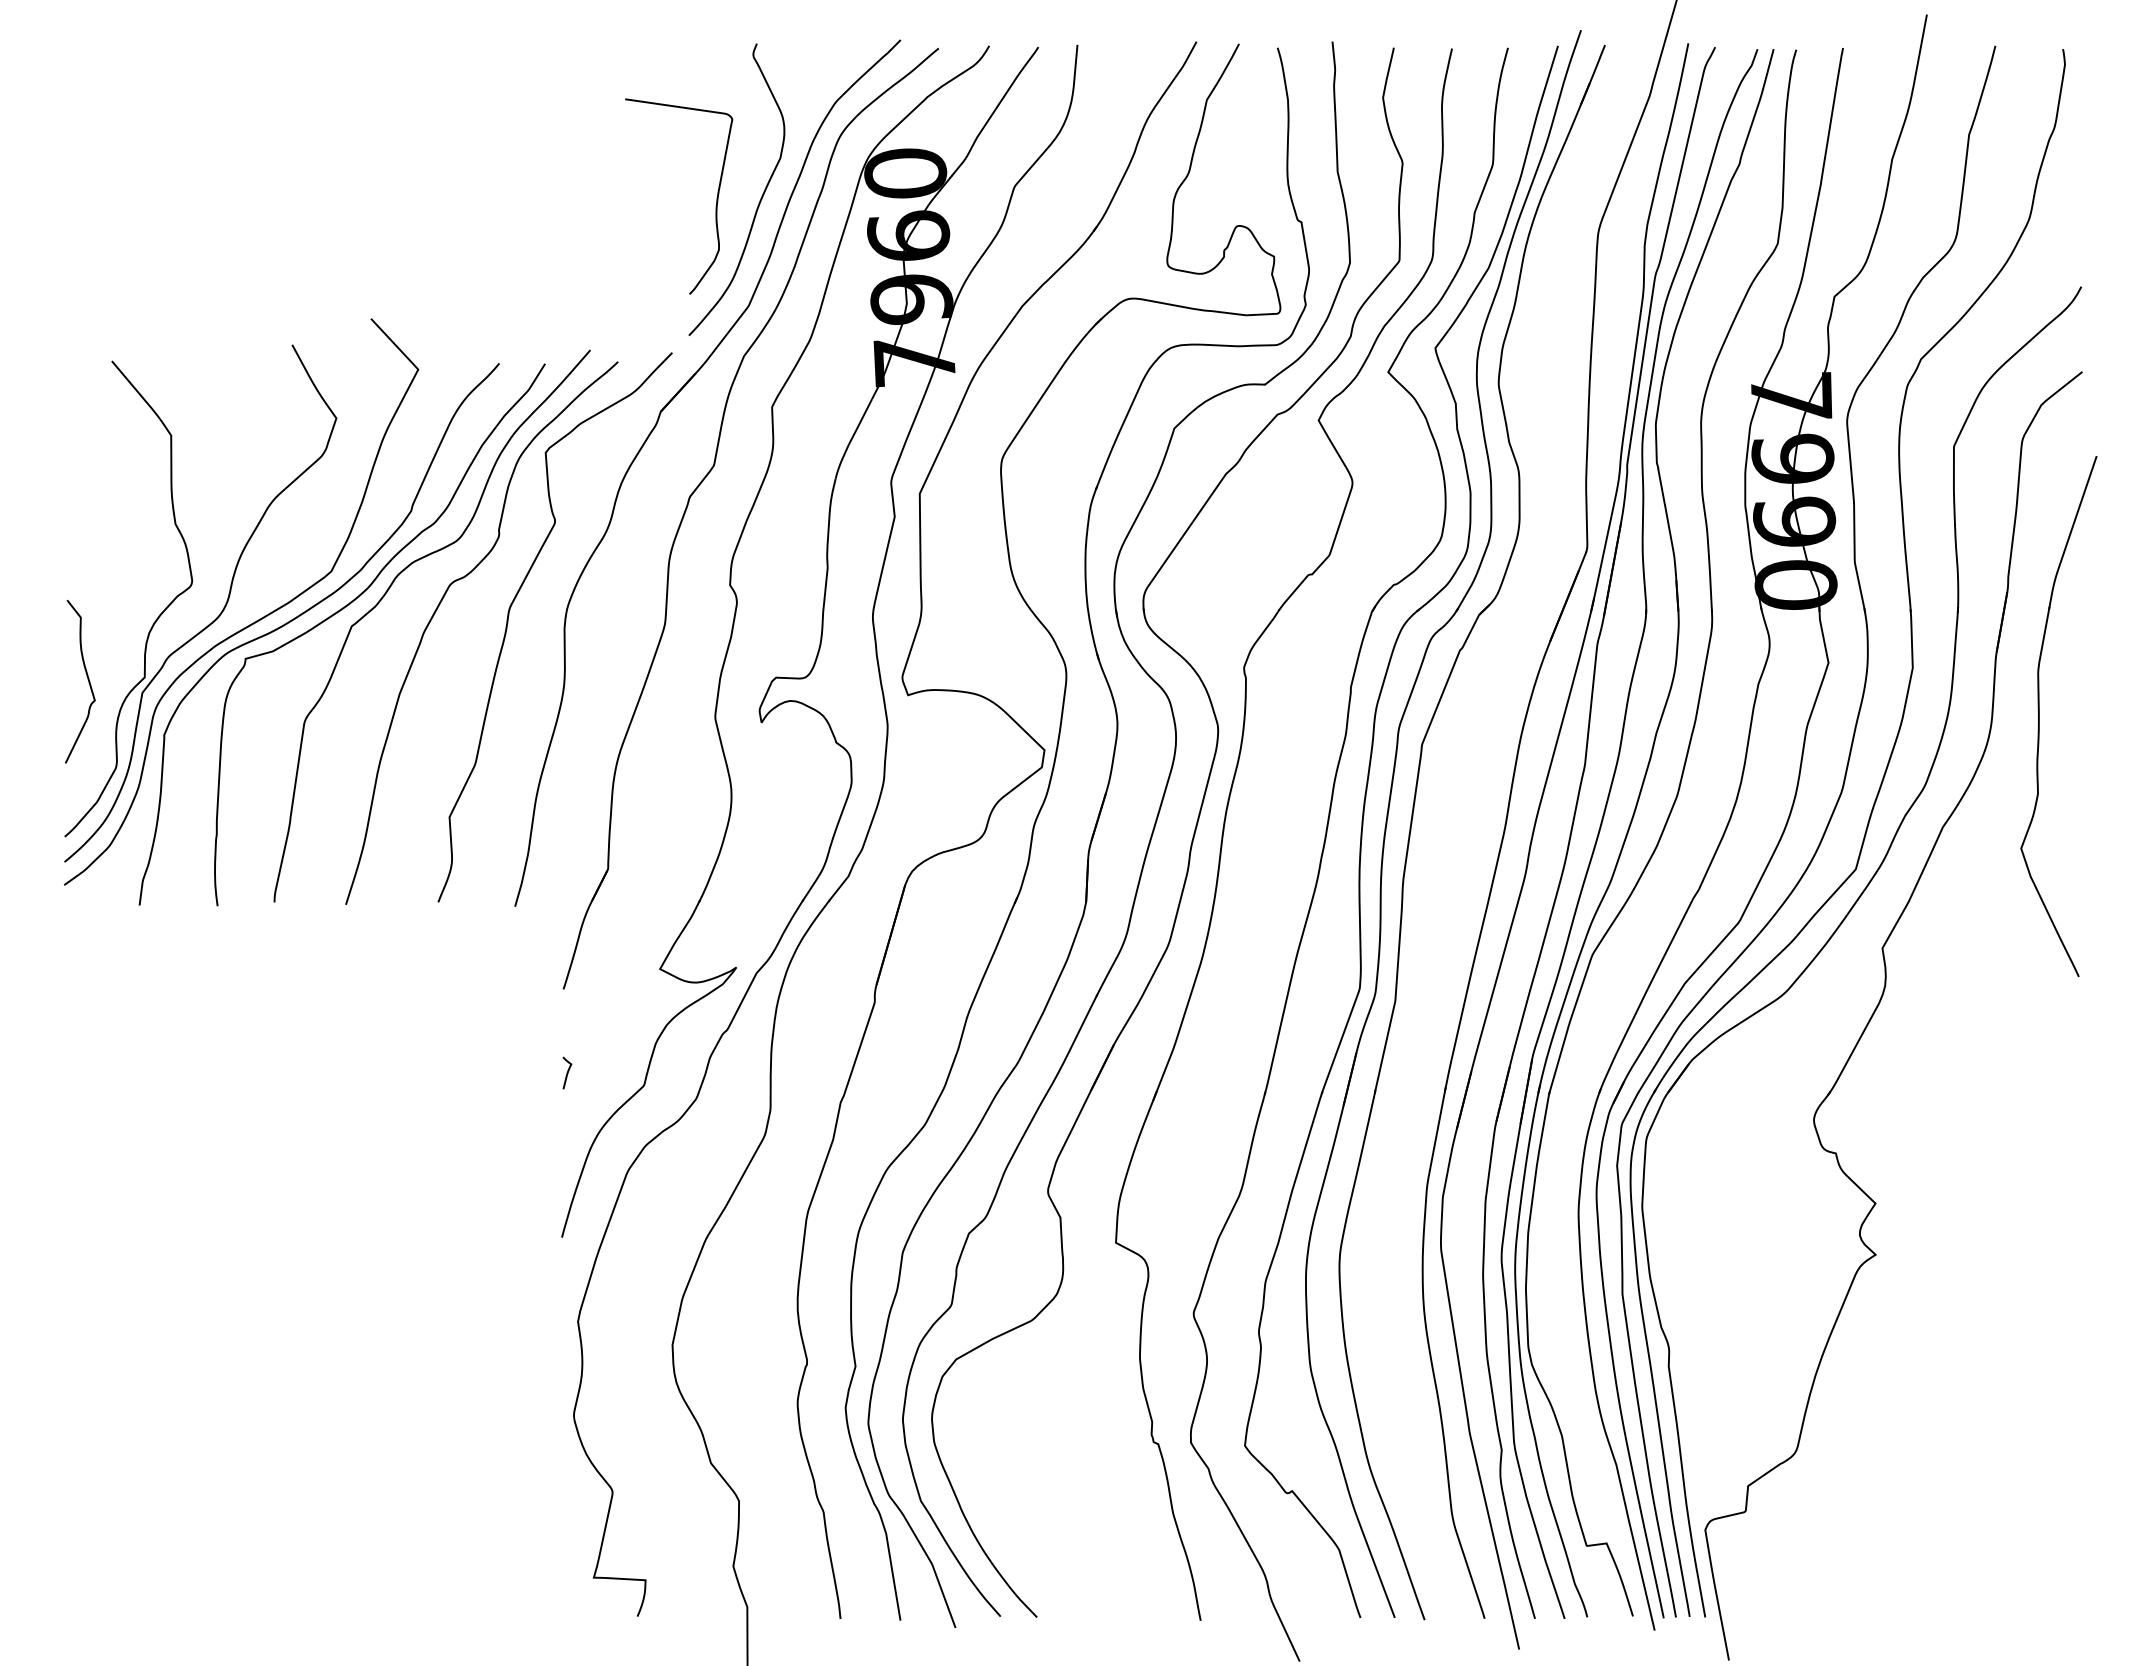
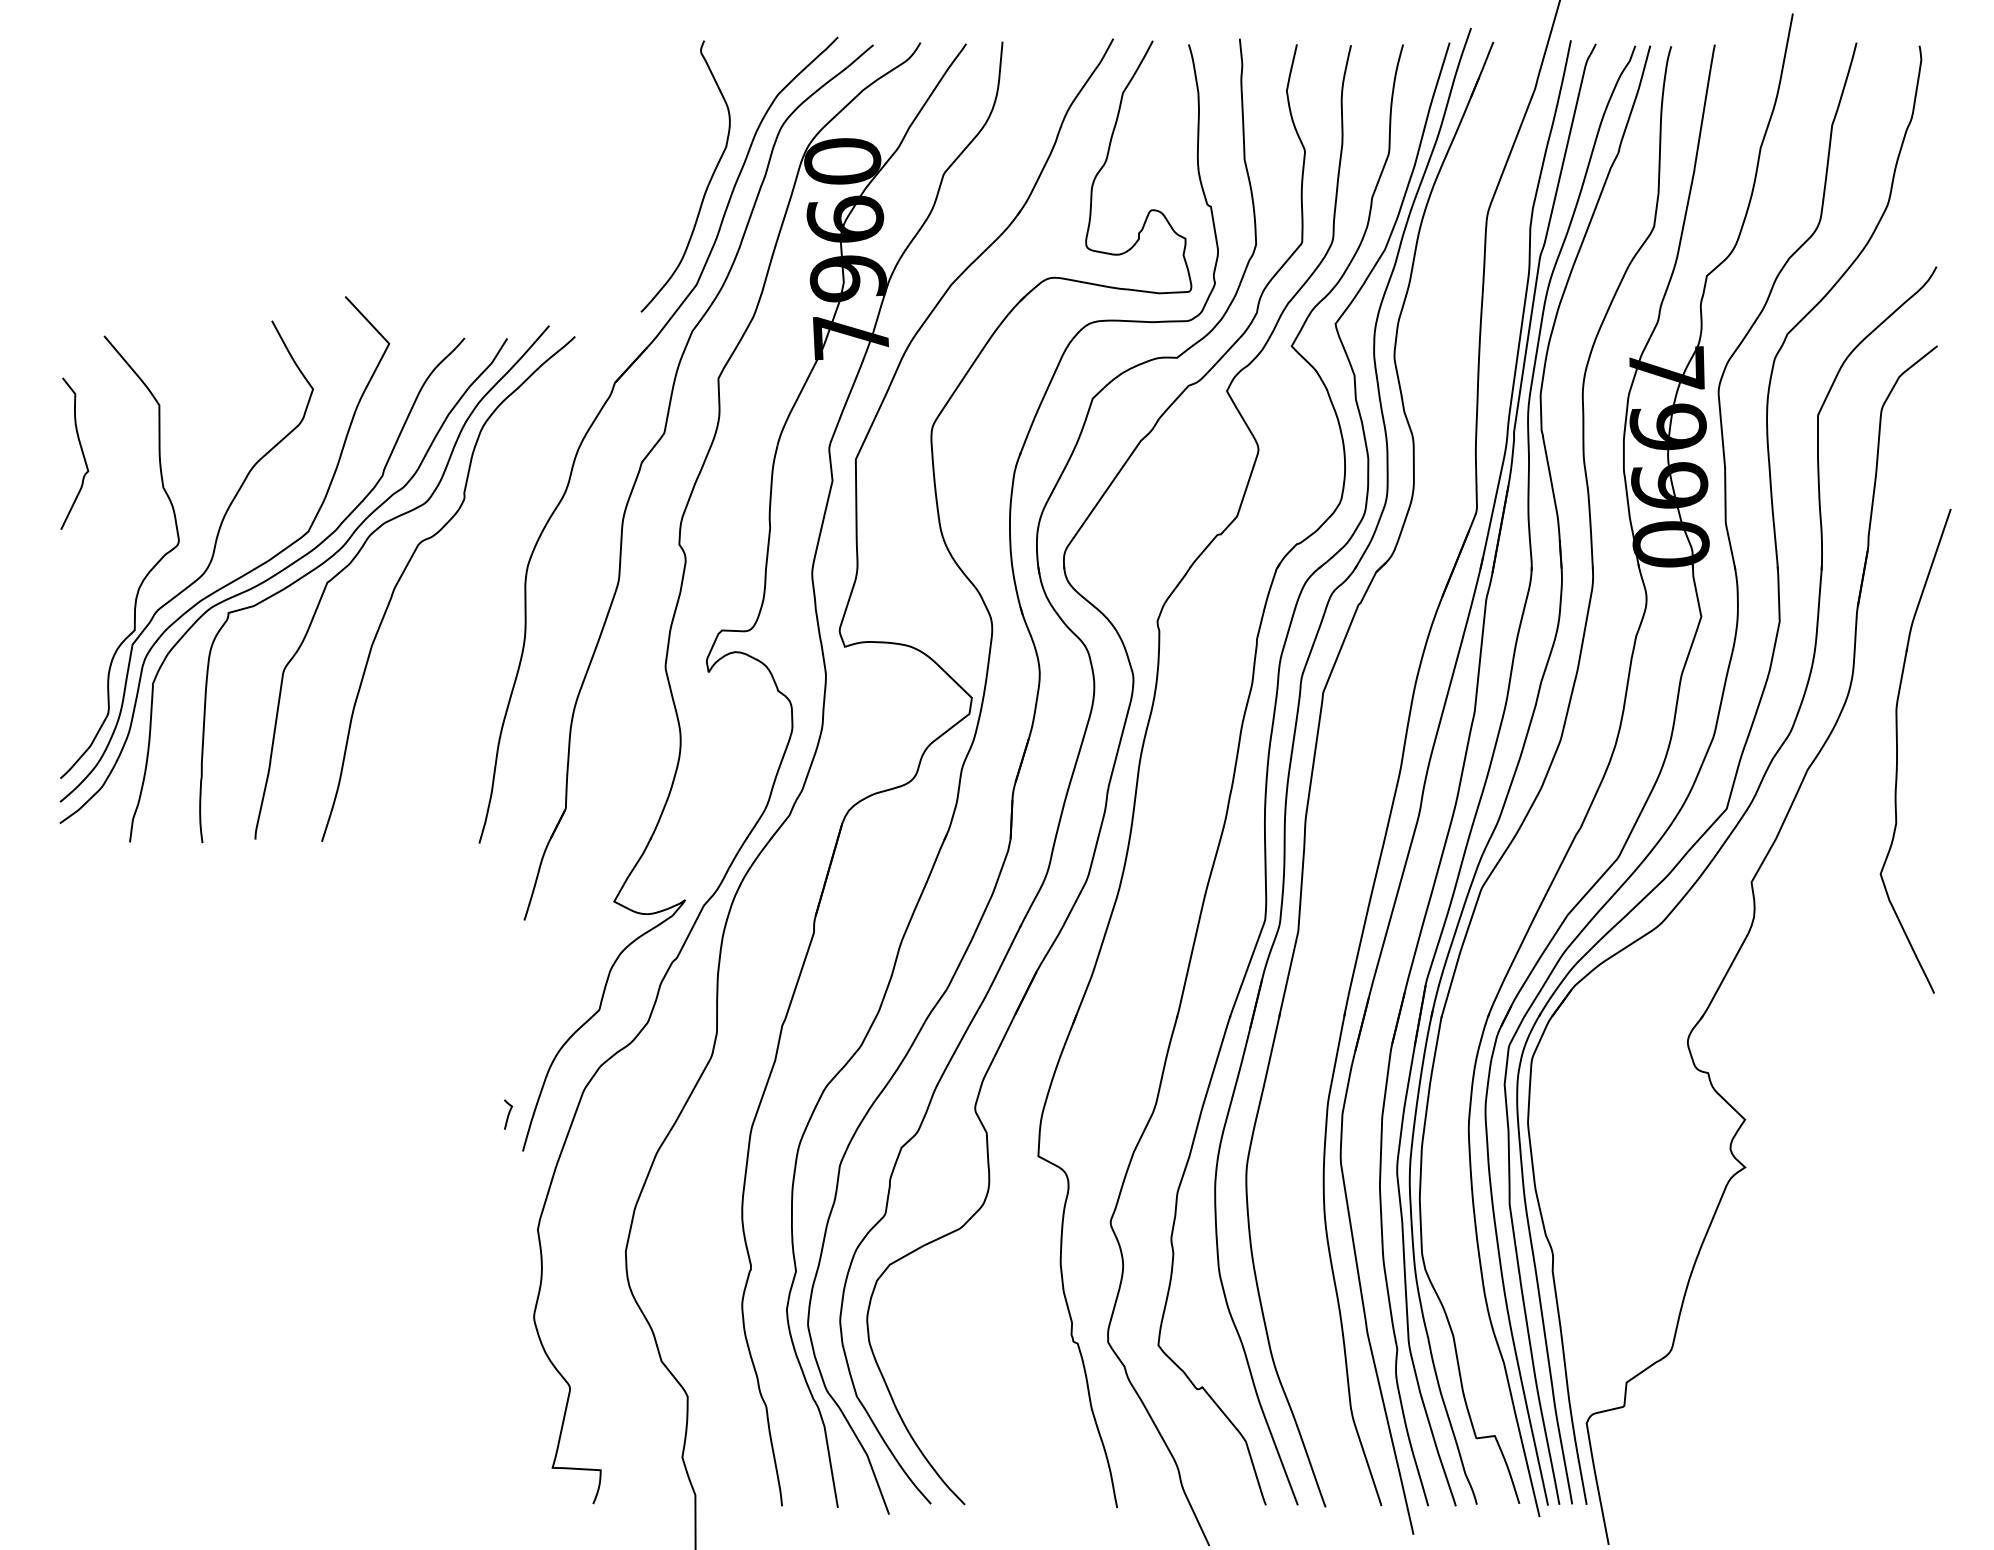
curve: (716, 197) -> (666, 183), removed
curve: (508, 623) -> (473, 580), removed
curve: (87, 679) -> (81, 451), moved
part: (2039, 716) -> (1897, 751), moved
curve: (567, 1072) -> (508, 1114), moved

